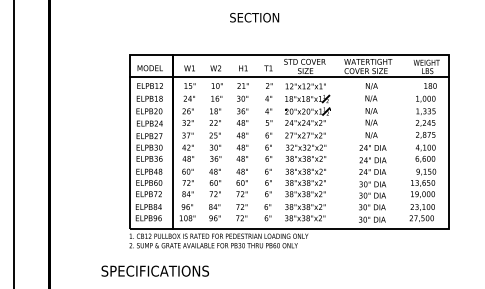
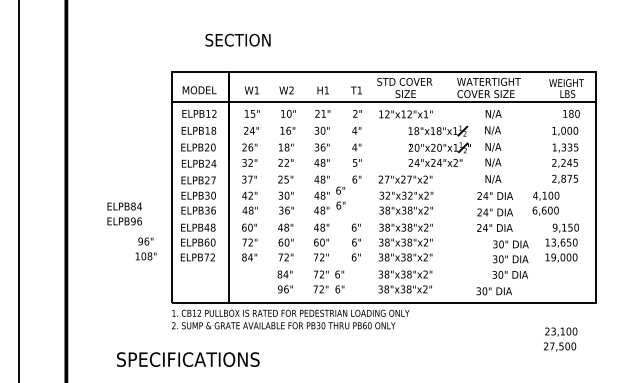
text: (254, 17) -> (237, 39), moved
part: (308, 109) -> (439, 145), moved
text: (268, 152) -> (340, 197), moved
text: (425, 153) -> (545, 203), moved
text: (372, 195) -> (510, 259), moved
text: (148, 212) -> (124, 213), moved
text: (187, 212) -> (145, 248), moved
text: (267, 212) -> (339, 281), moved
text: (422, 213) -> (560, 339), moved
text: (155, 271) -> (188, 359), moved

